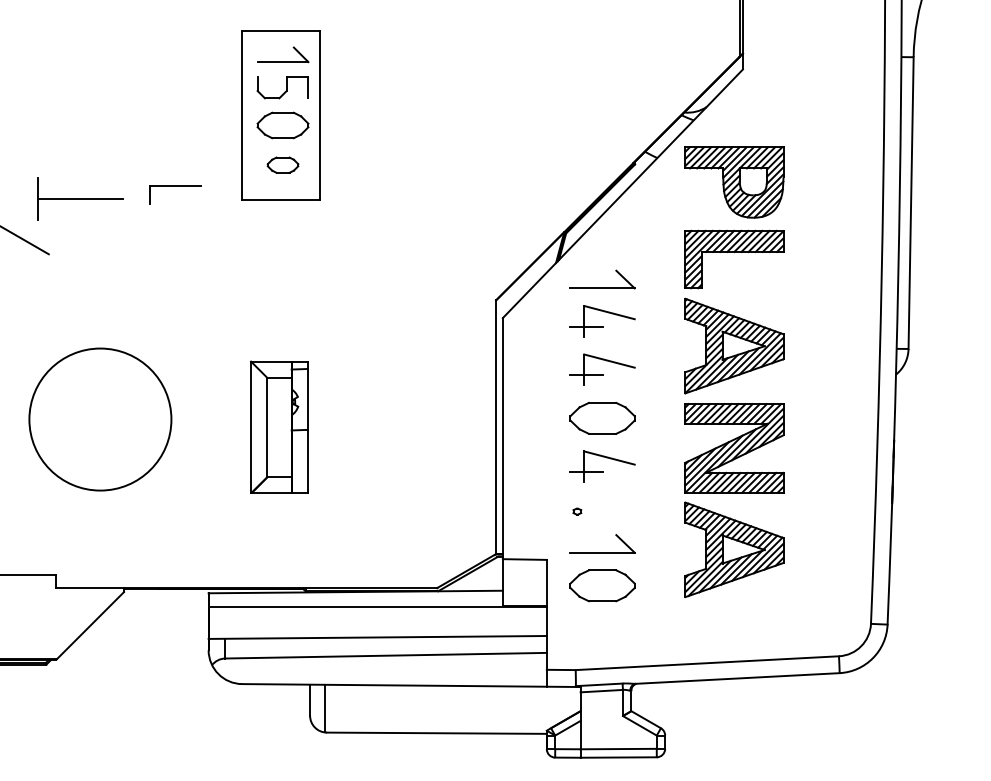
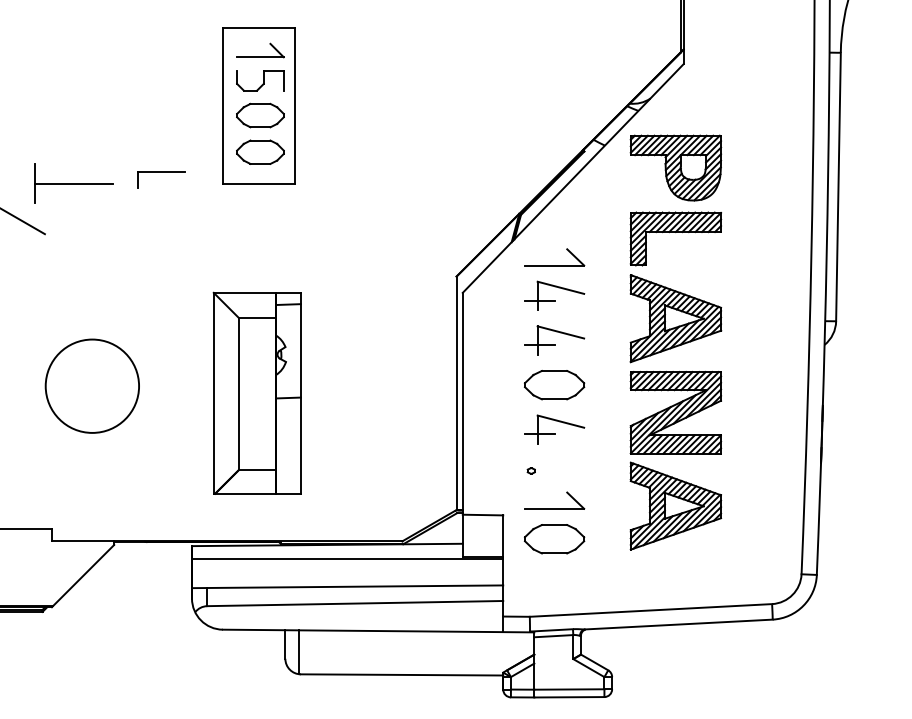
part: (283, 164) -> (260, 151), size x1.67
circle: (100, 418) -> (92, 385), size x0.71
part: (278, 426) -> (256, 392), size x1.67

